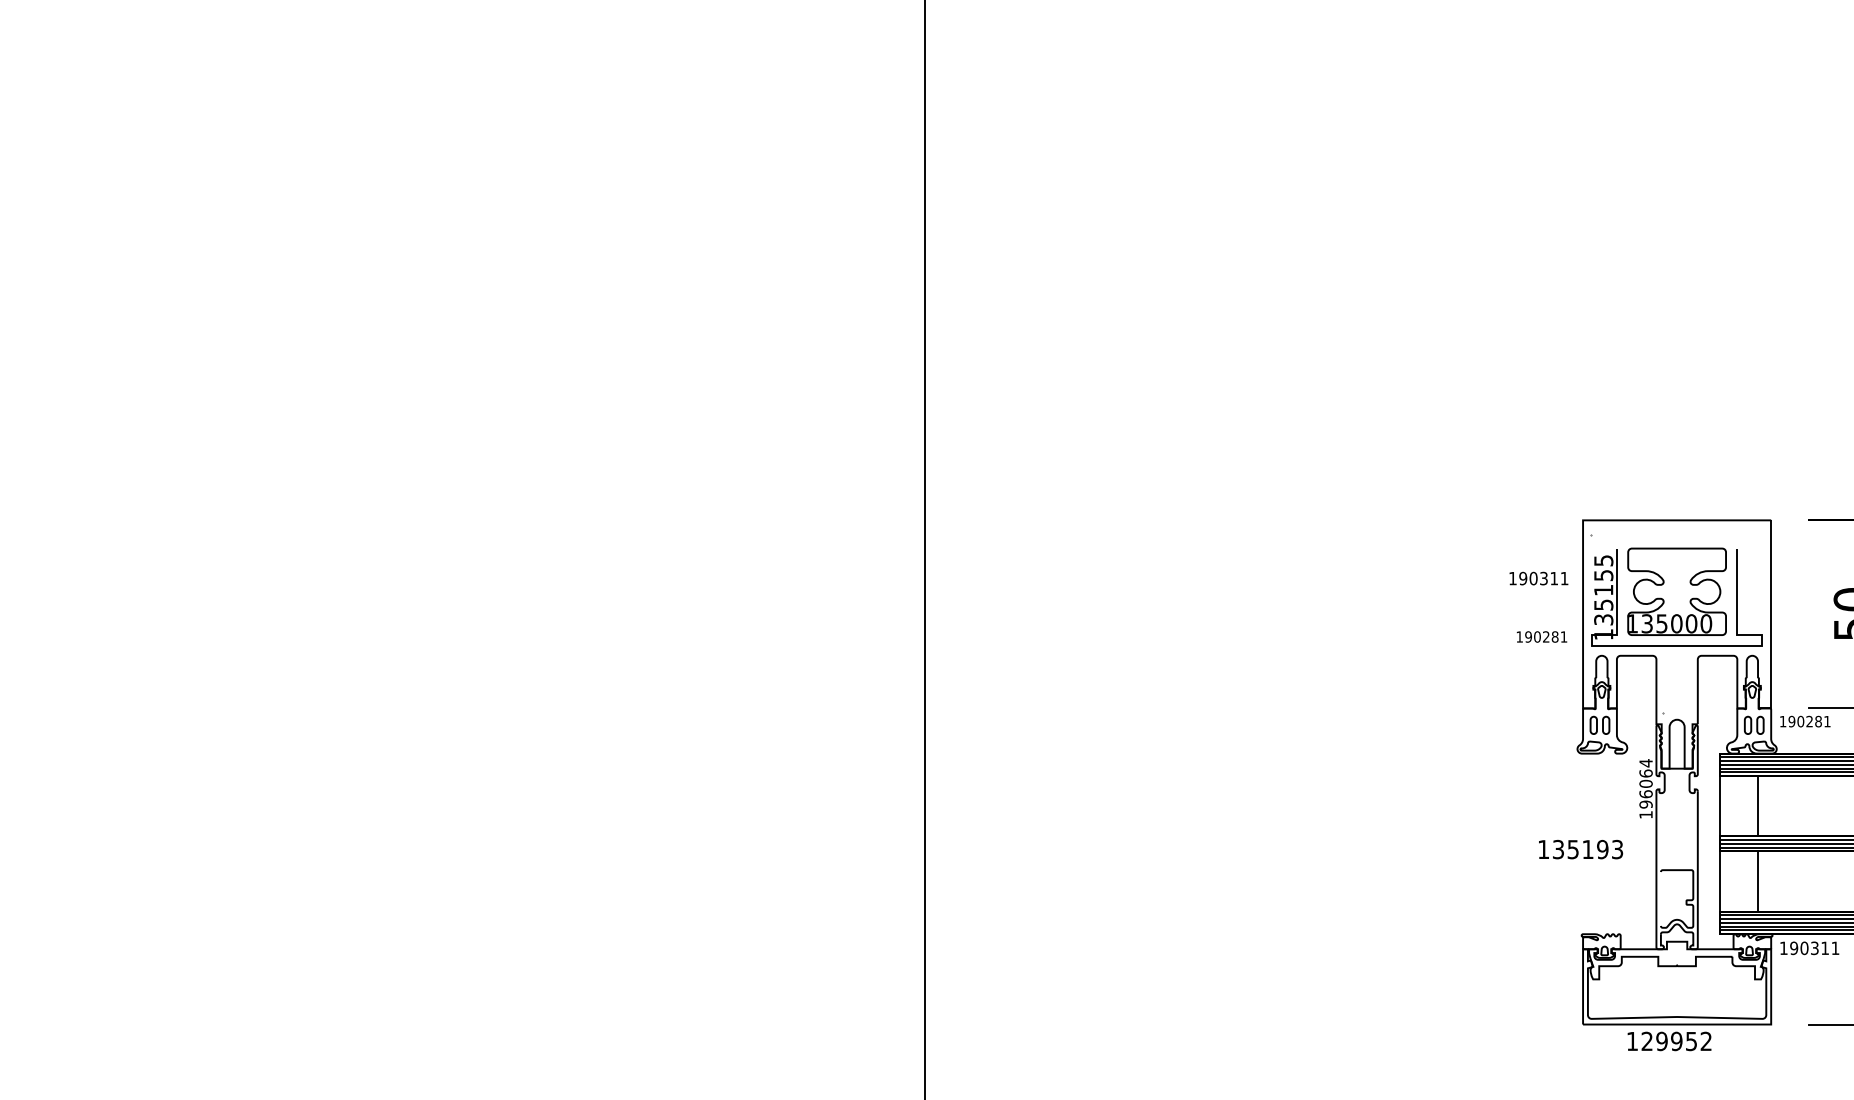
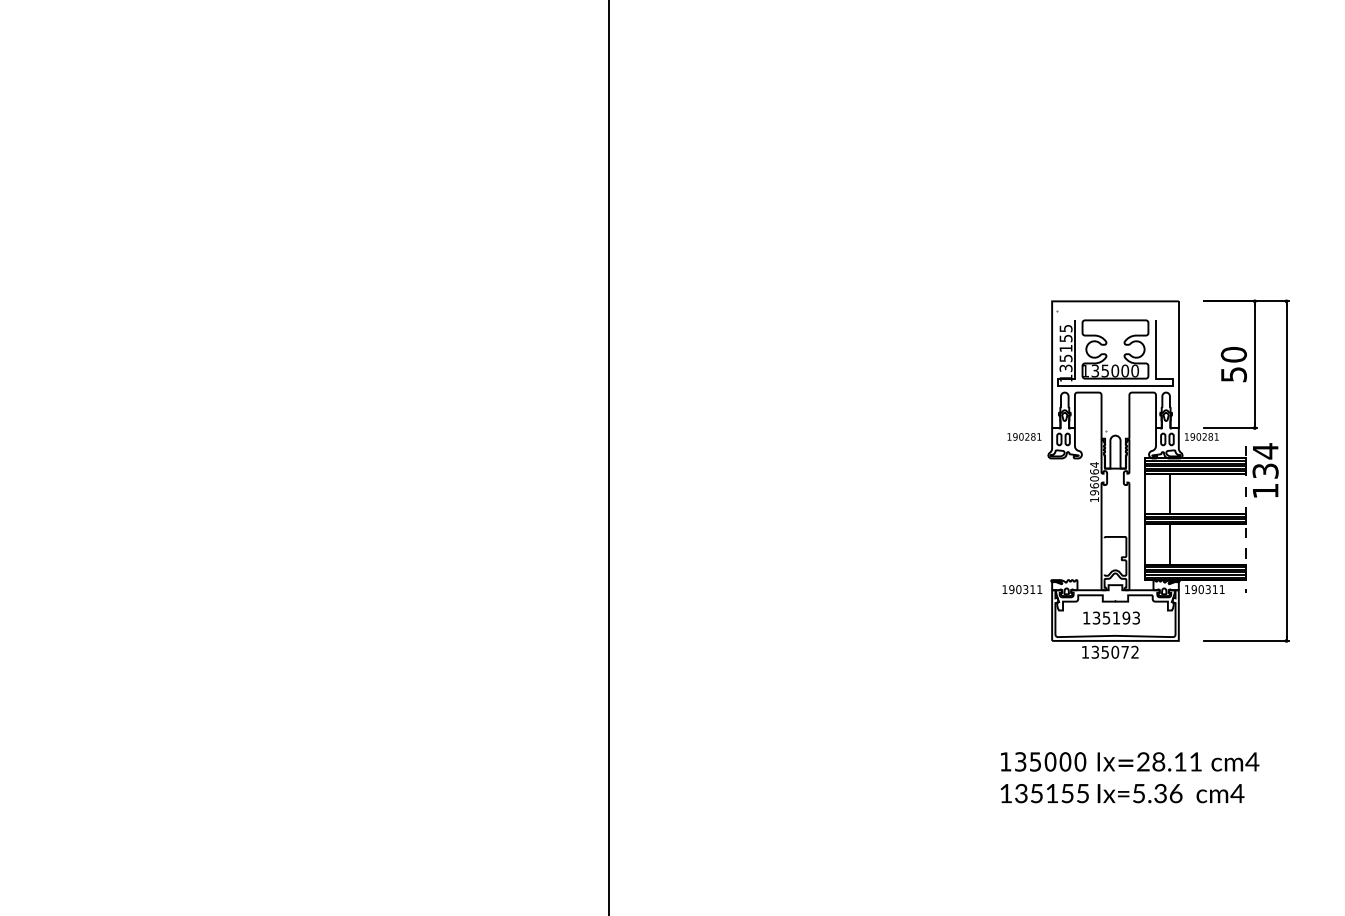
text: (1539, 578) -> (1022, 589), moved
text: (1542, 636) -> (1024, 436), moved
text: (1580, 848) -> (1111, 617), moved
text: (1668, 1040) -> (1109, 651), 129952 -> 135072

